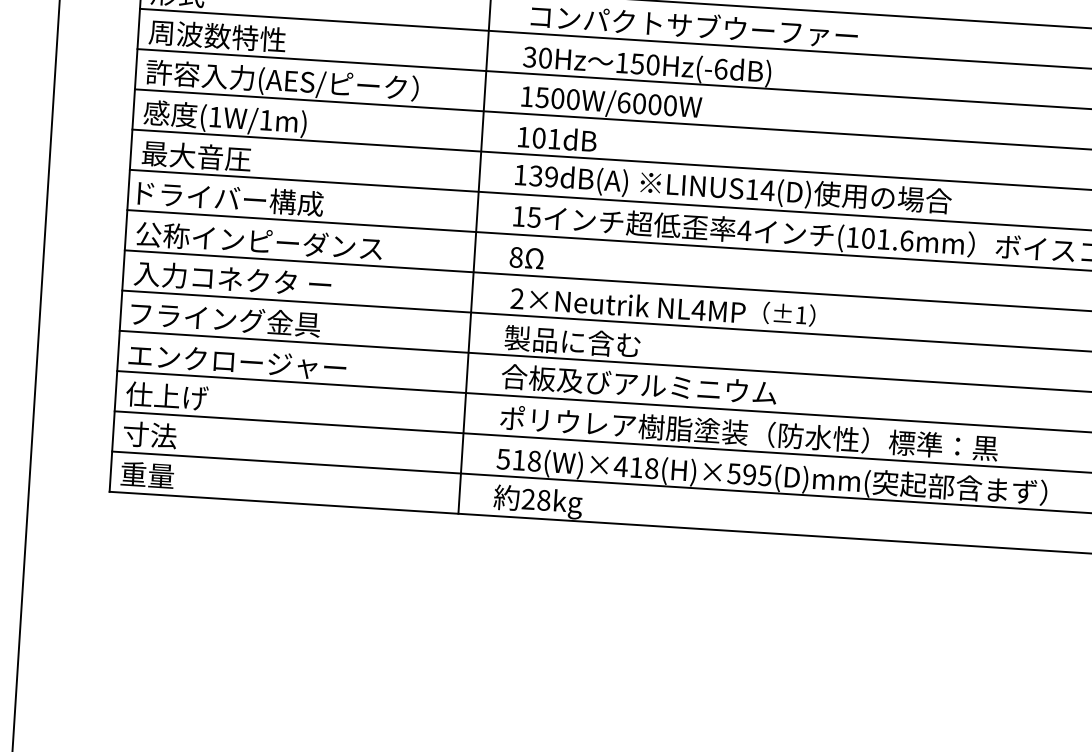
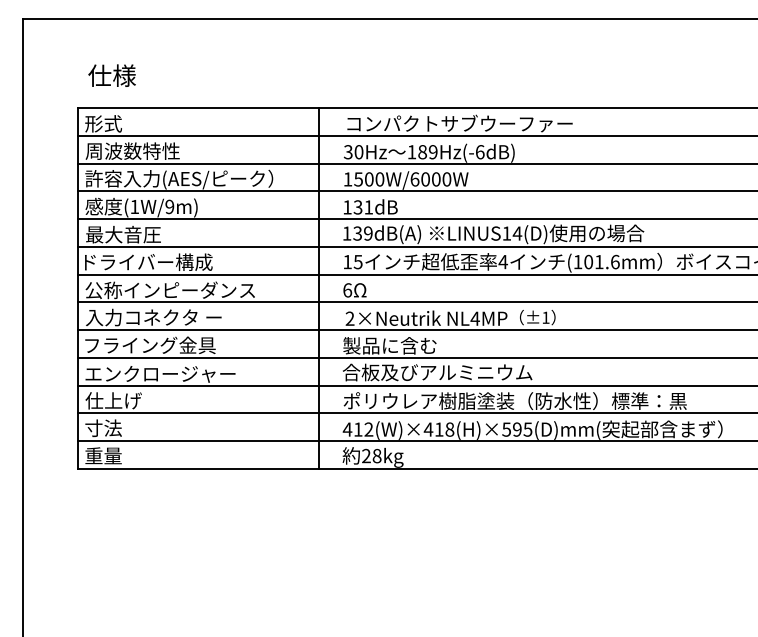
text: (644, 64) -> (427, 152), 150Hz(-6dB) -> 189Hz(-6dB)
text: (265, 119) -> (169, 206), (1W/1m) -> (1W/9m)
text: (538, 138) -> (357, 207), 101dB -> 131dB
text: (516, 257) -> (347, 290), 8 -> 6
text: (517, 460) -> (357, 429), 518(W)×418(H)×595(D)mm( -> 412(W)×418(H)×595(D)mm(

